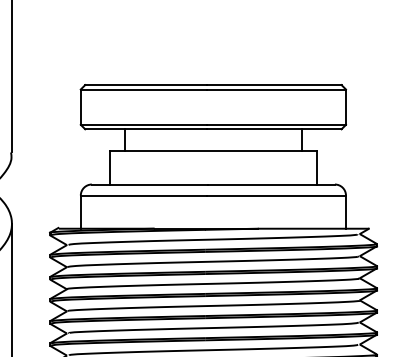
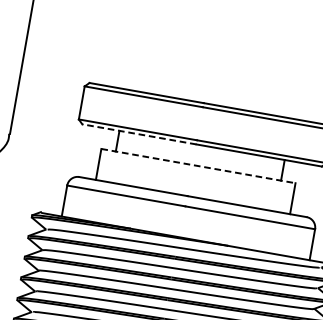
line: (145, 129) -> (138, 134), solid -> dashed
line: (213, 151) -> (198, 166), solid -> dashed

